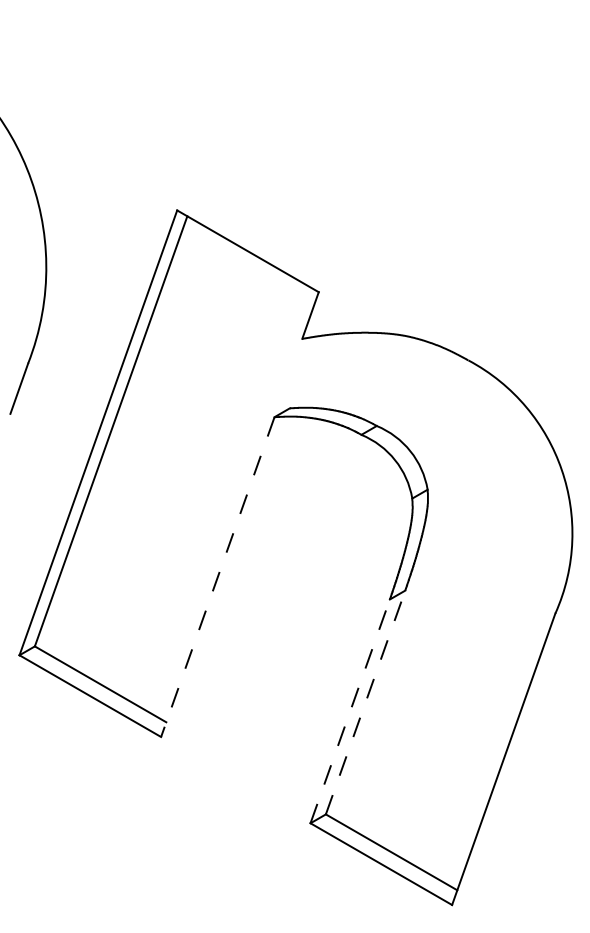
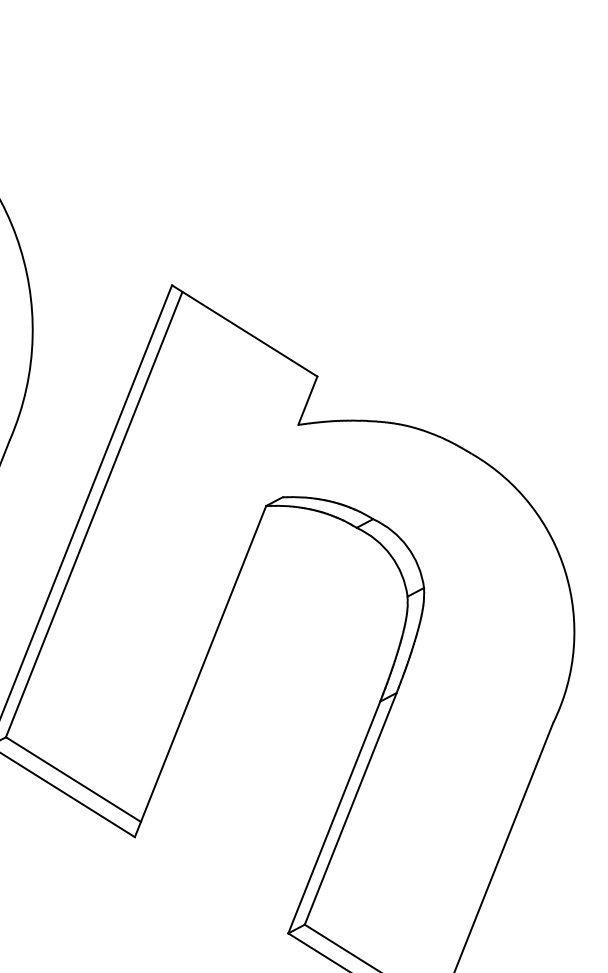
line: (217, 577) -> (200, 671), dashed -> solid
line: (365, 702) -> (350, 808), dashed -> solid
line: (350, 711) -> (334, 817), dashed -> solid

